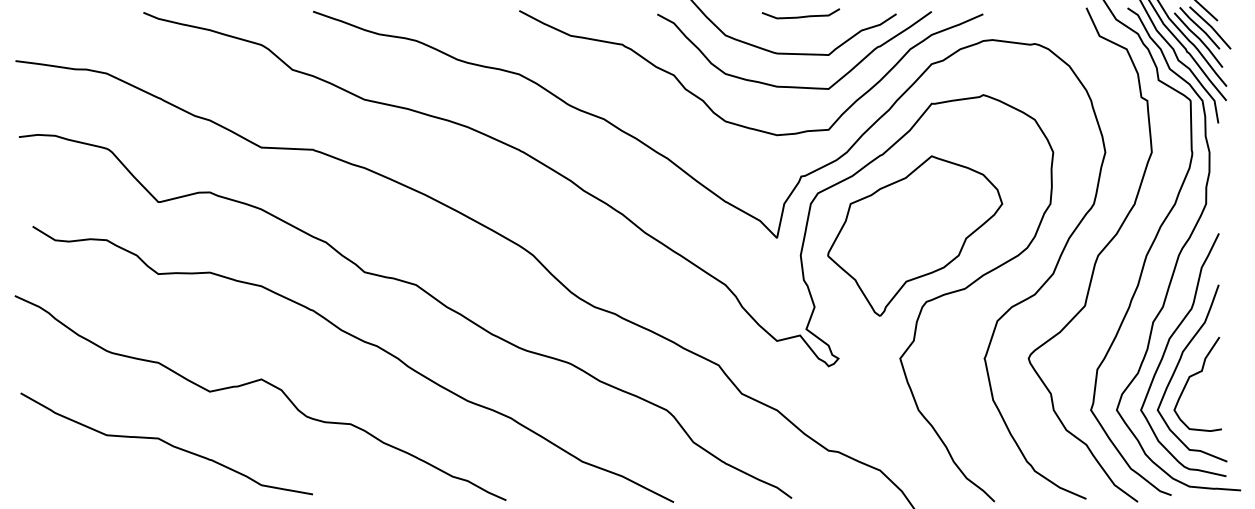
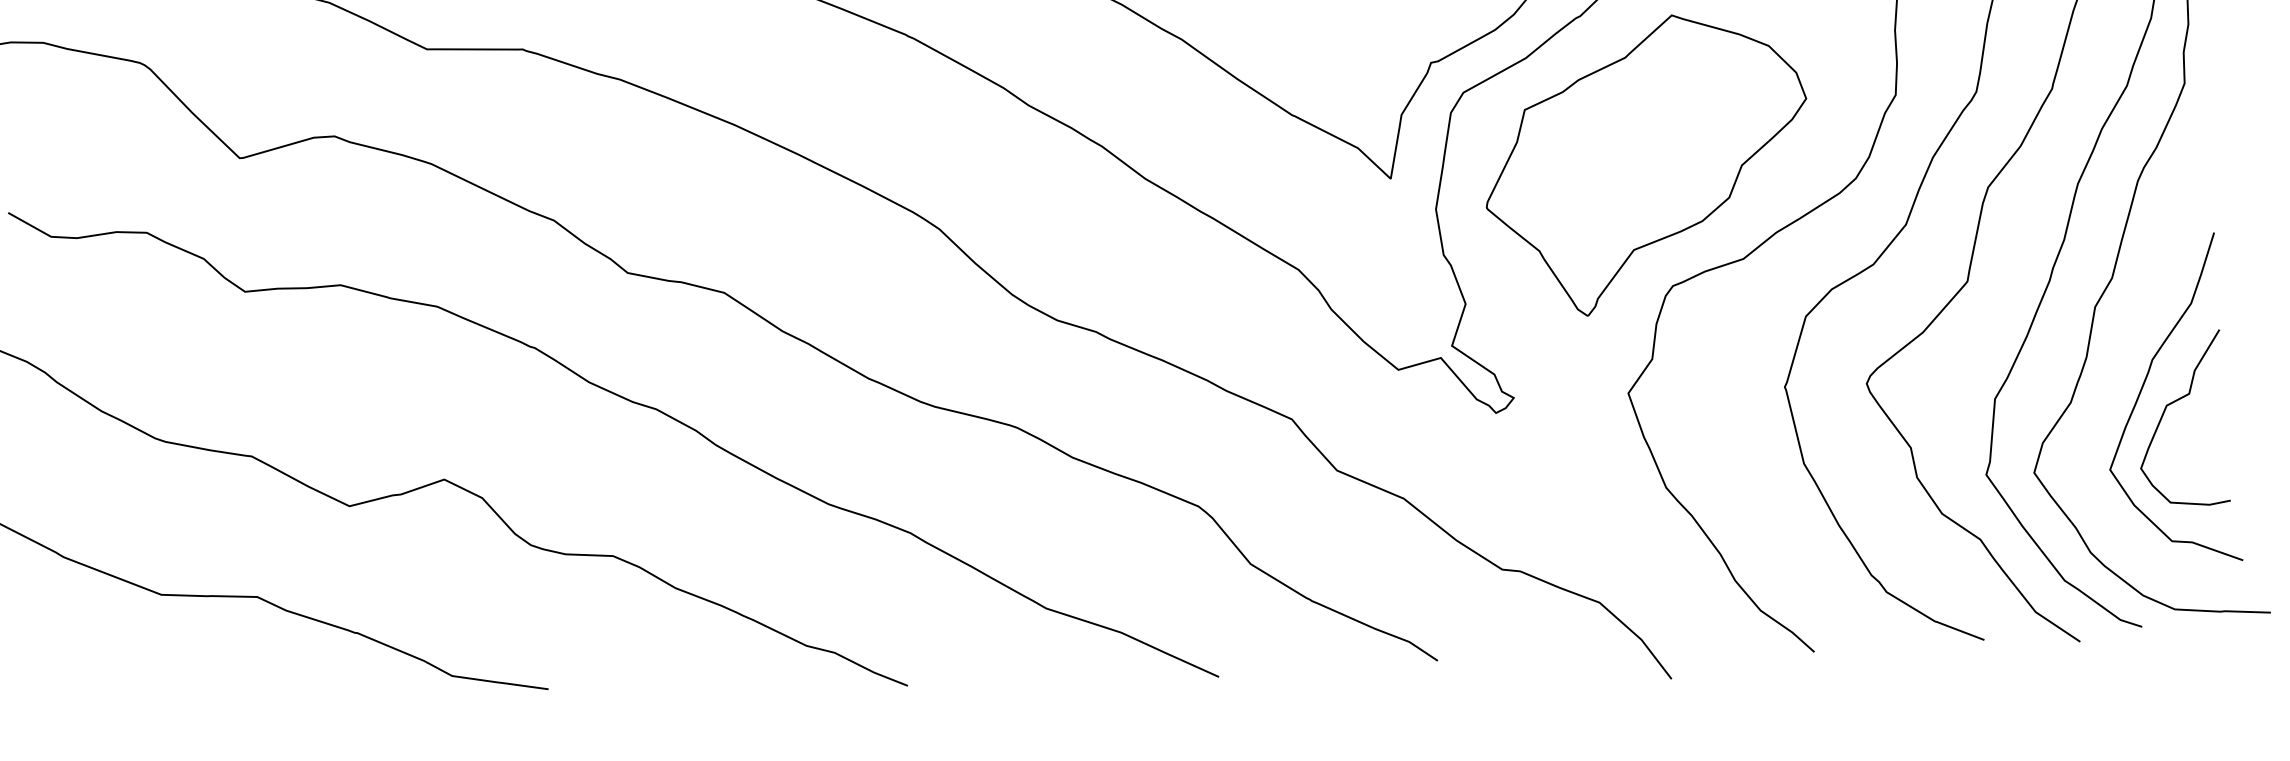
curve: (1166, 350) -> (2121, 358), removed

